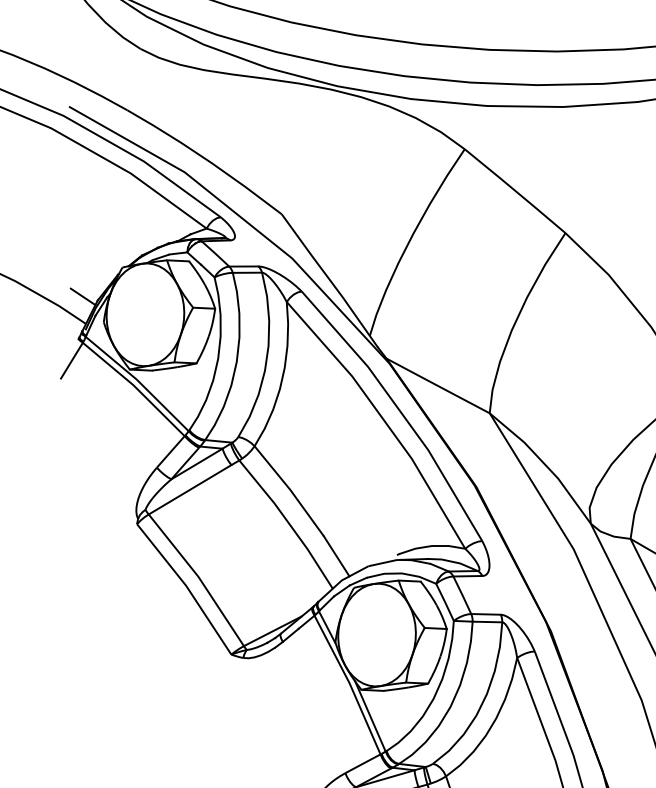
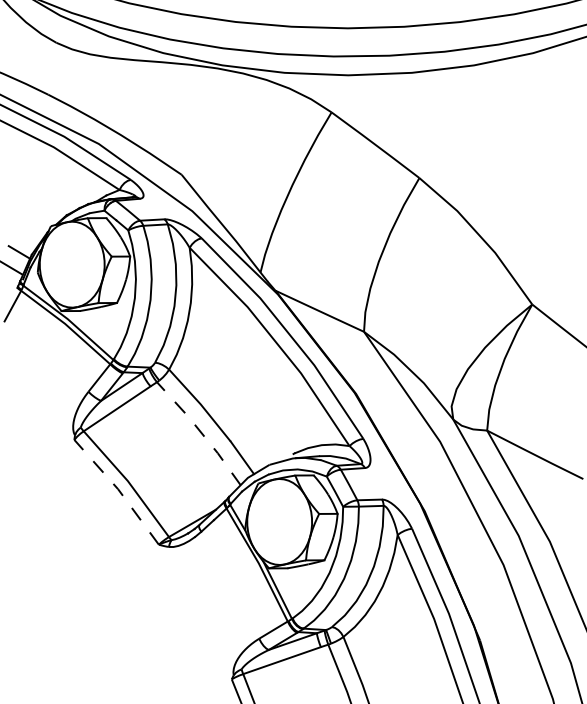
line: (288, 522) -> (200, 431), solid -> dashed
line: (186, 587) -> (118, 490), solid -> dashed

